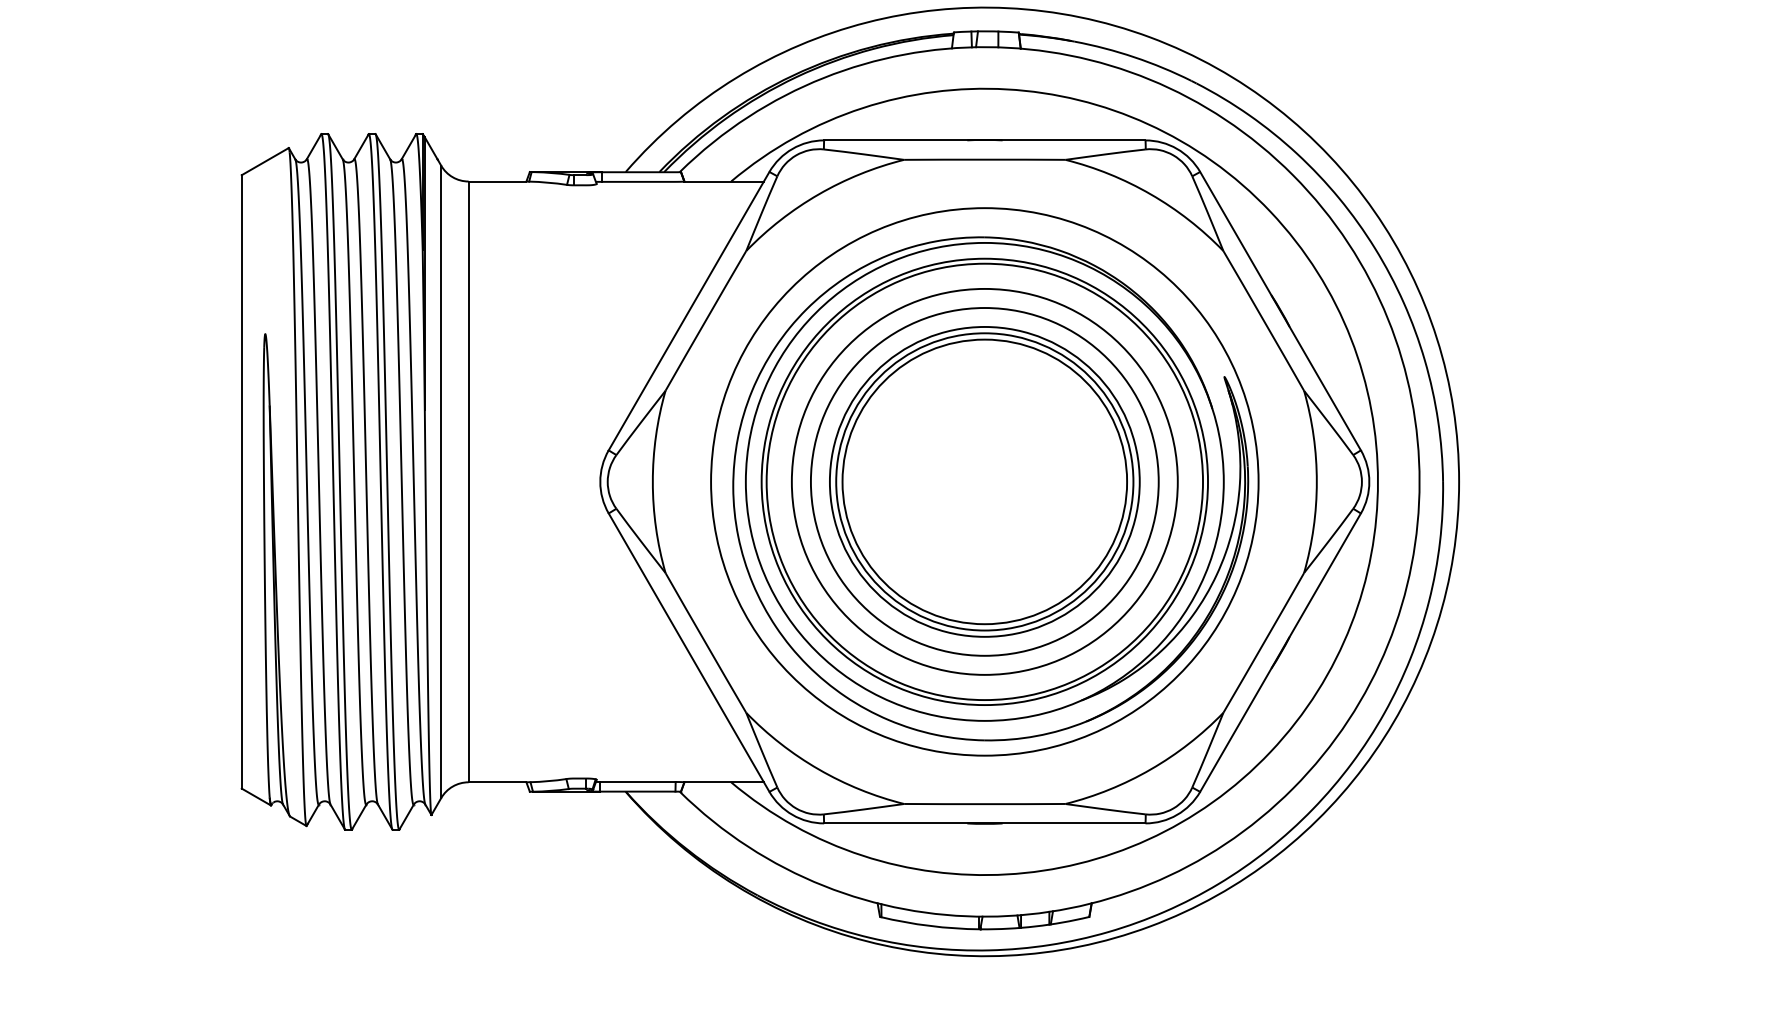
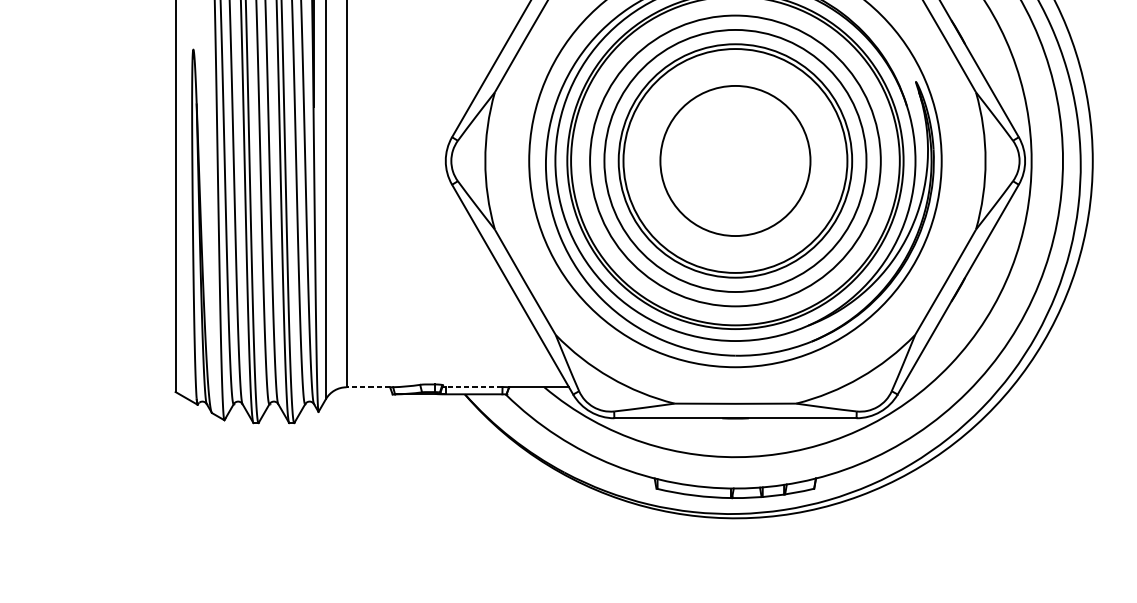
circle: (984, 481) -> (735, 160), size x0.7
line: (638, 781) -> (474, 386), solid -> dashed
line: (497, 782) -> (368, 387), solid -> dashed

